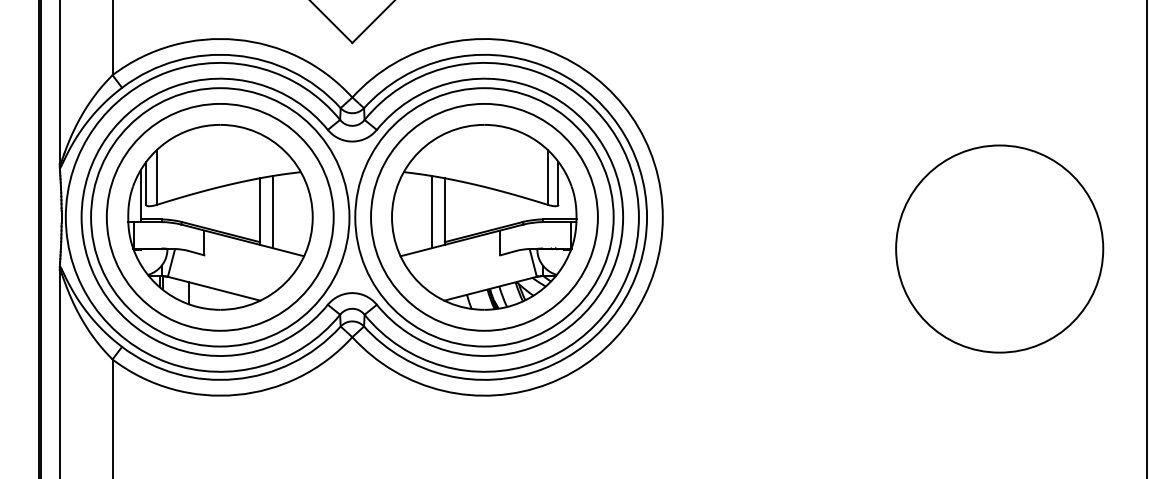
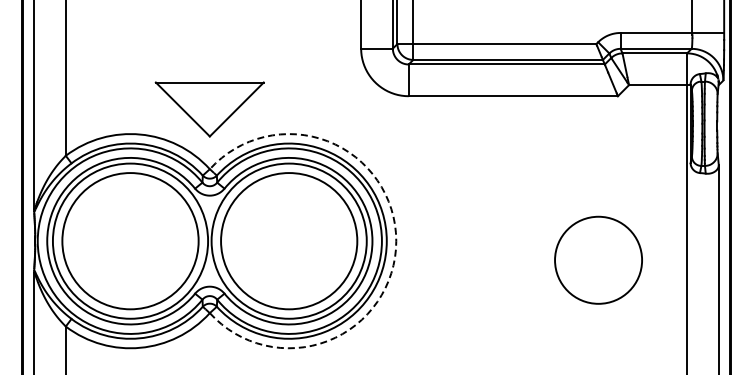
part: (220, 216) -> (130, 240), removed
part: (483, 216) -> (288, 240), removed
arc: (663, 217) -> (396, 241), solid -> dashed
circle: (999, 249) -> (598, 260), size x0.7

